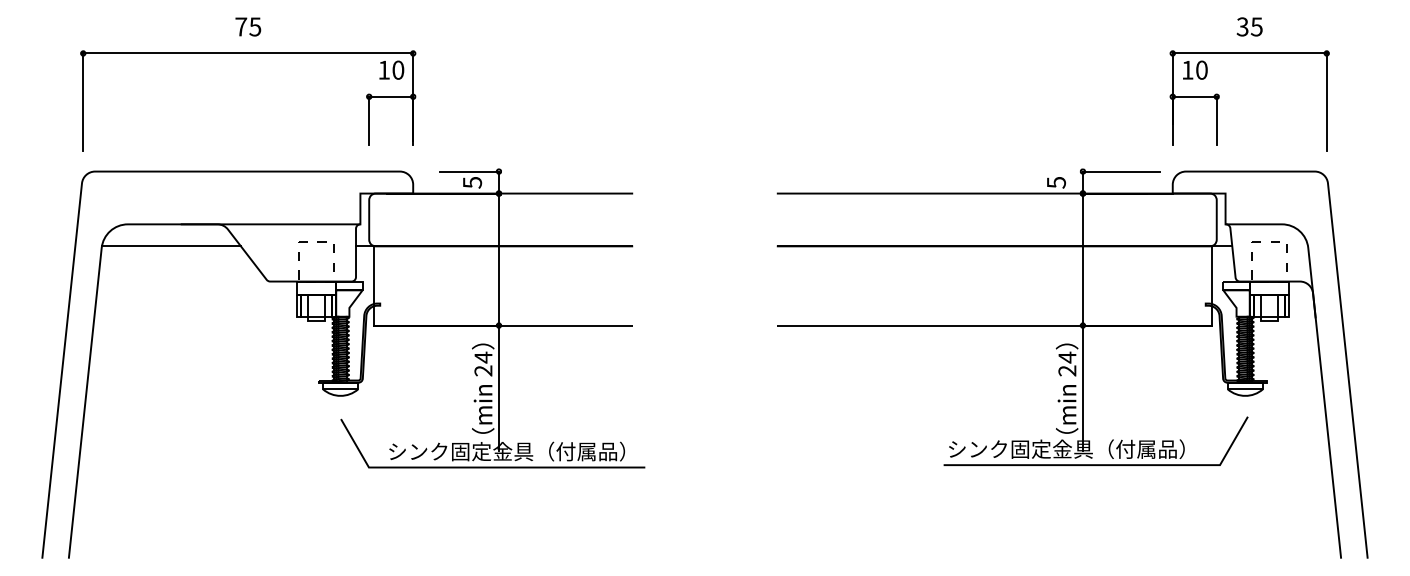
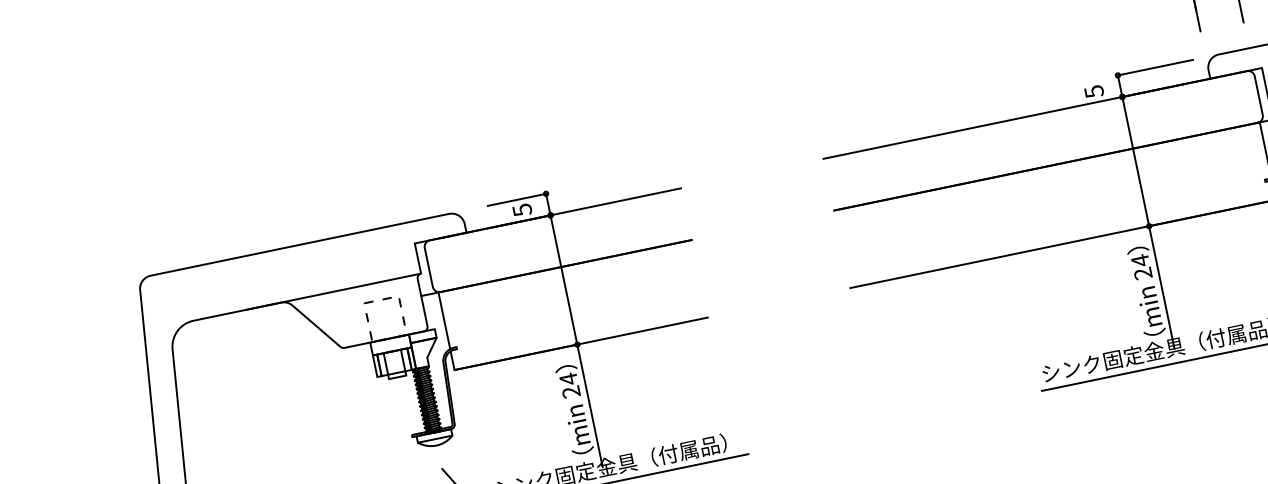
part: (248, 53) -> (276, 129), removed
line: (170, 246) -> (239, 333), removed

